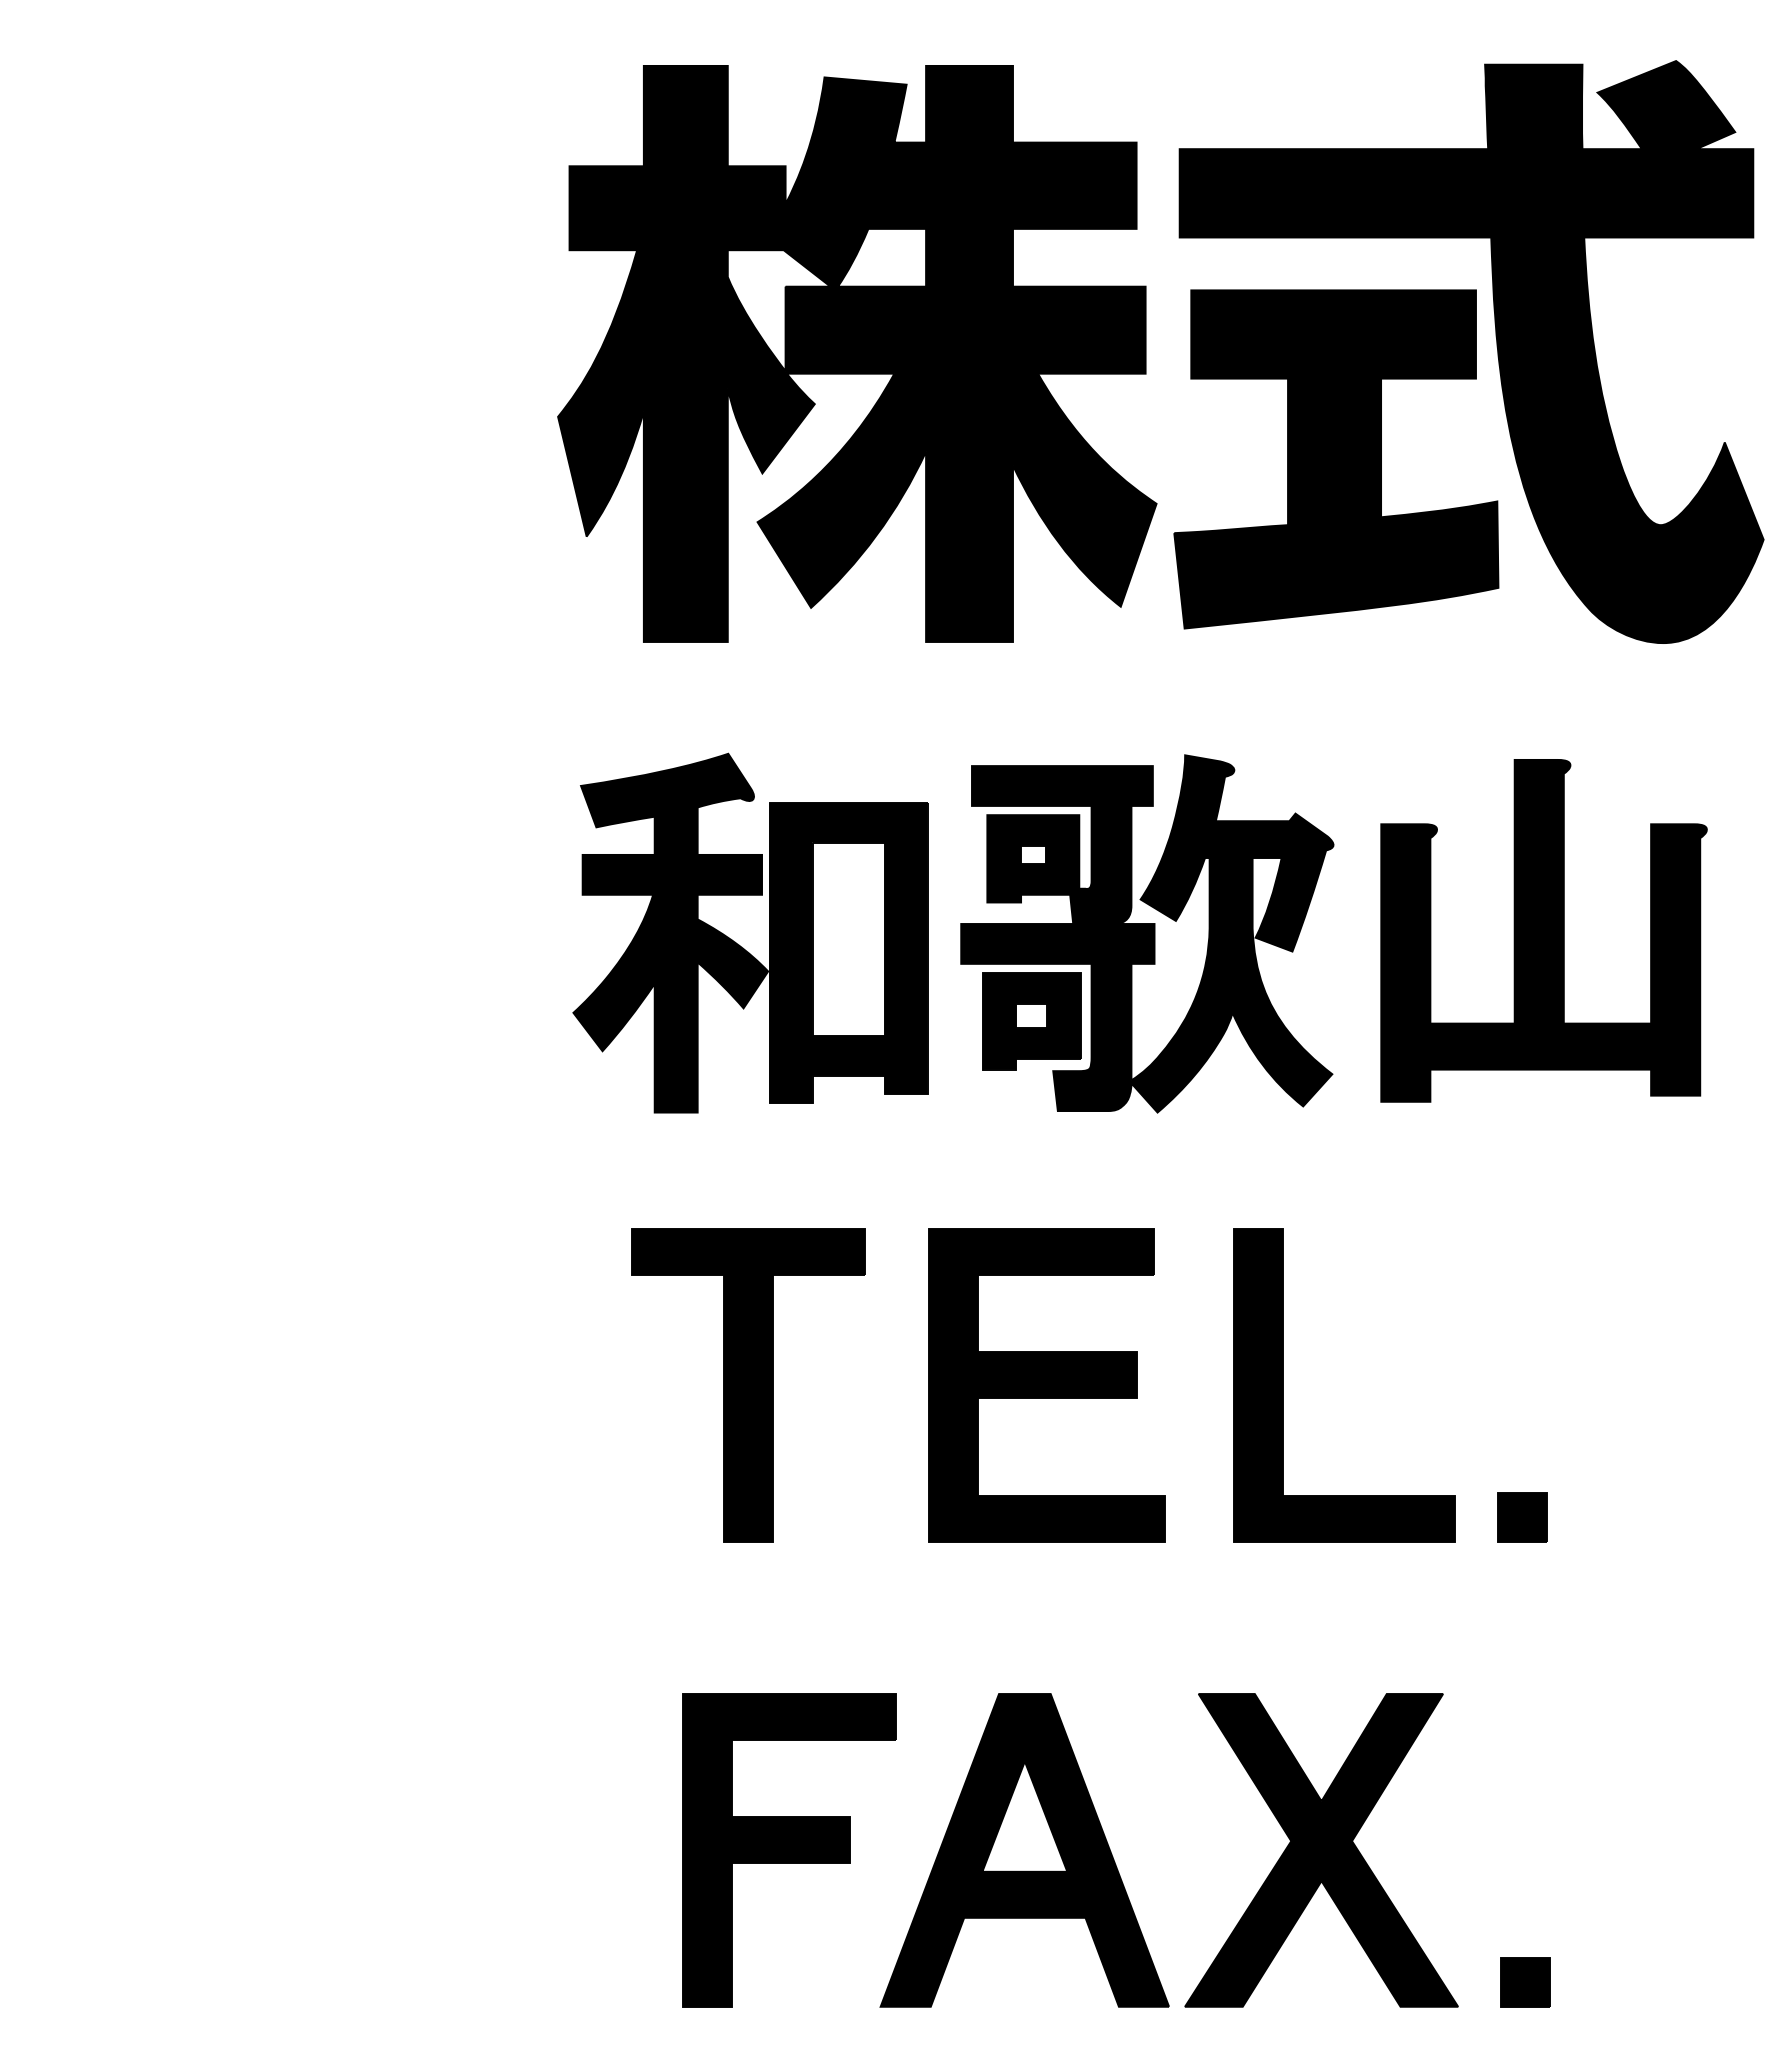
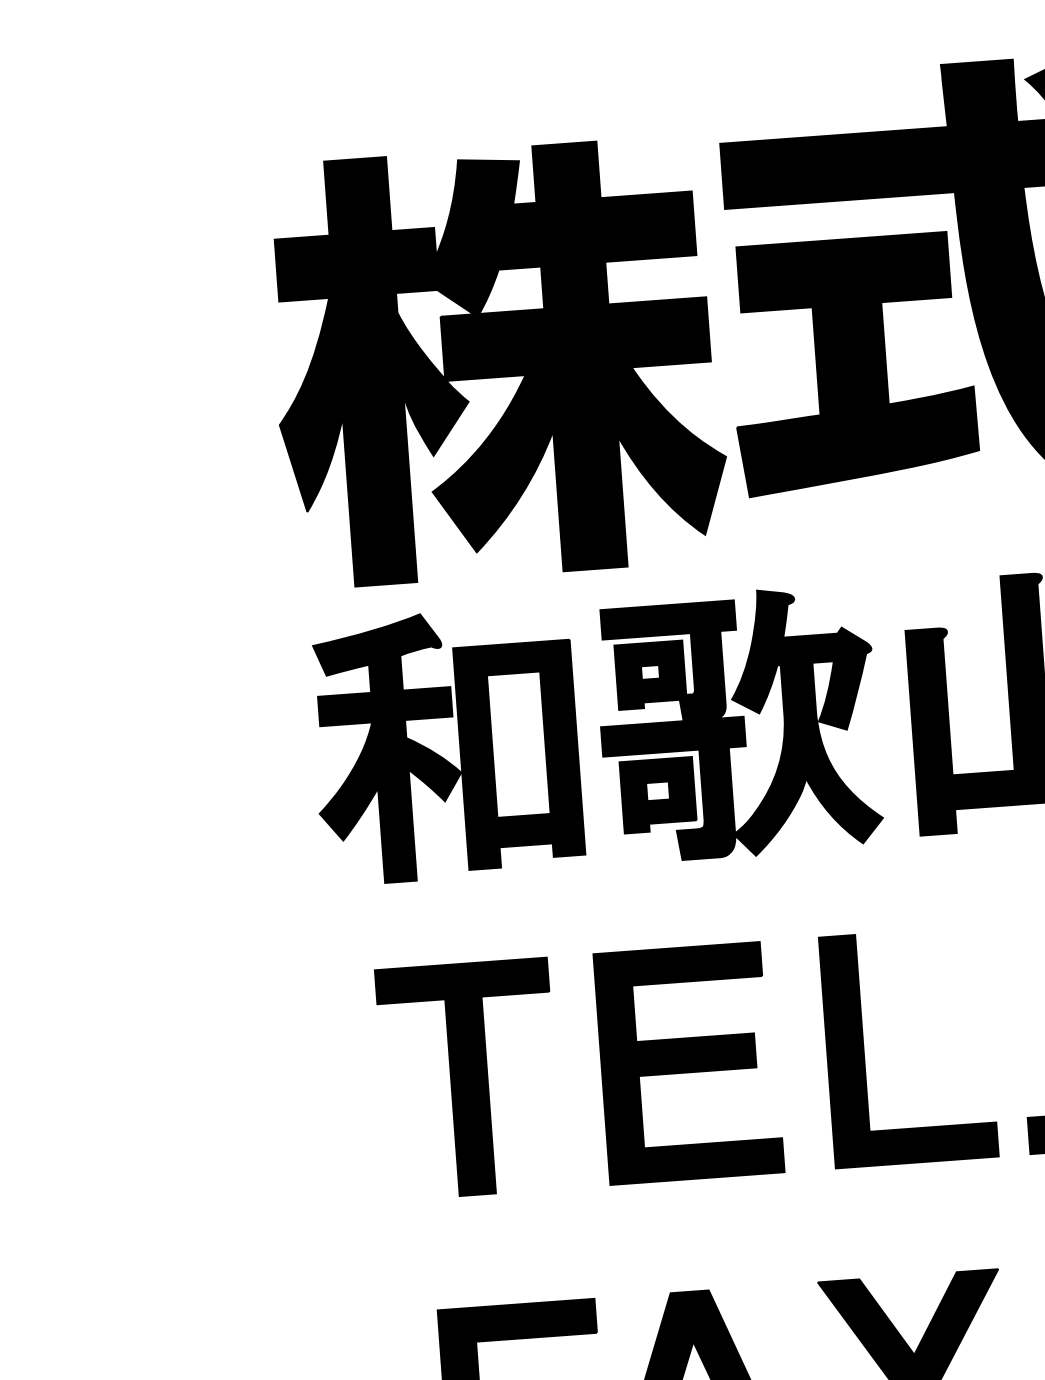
part: (857, 353) -> (497, 362), moved

